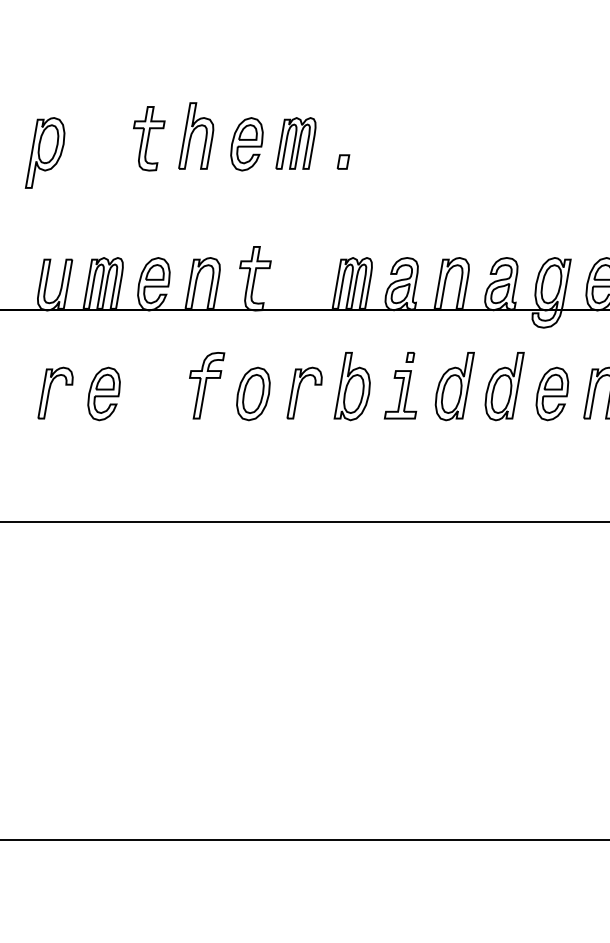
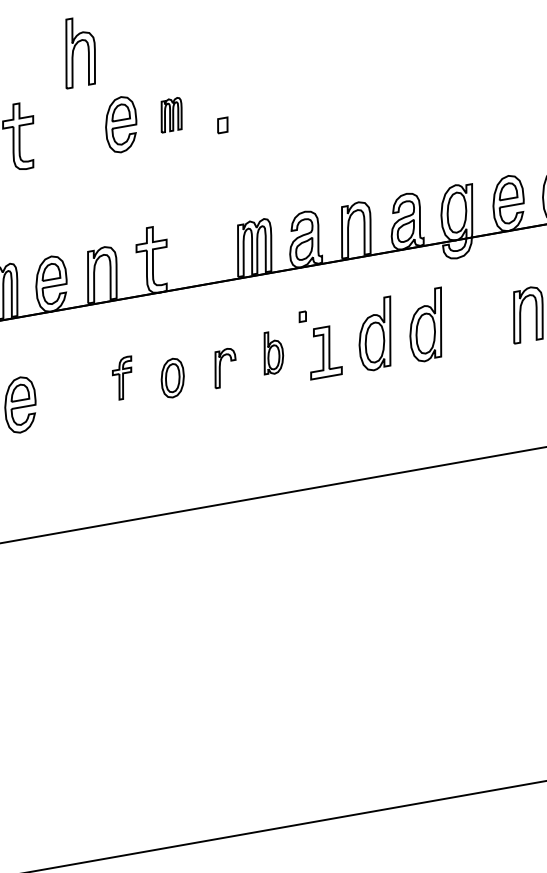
part: (196, 135) -> (78, 51), moved
part: (295, 143) -> (170, 115), size x0.6
part: (410, 357) -> (302, 316), moved
part: (207, 385) -> (124, 377), size x0.6
part: (351, 386) -> (271, 352), size x0.6
part: (304, 392) -> (224, 367), size x0.7
part: (253, 393) -> (172, 377), size x0.7
part: (552, 393) -> (477, 323), removed

